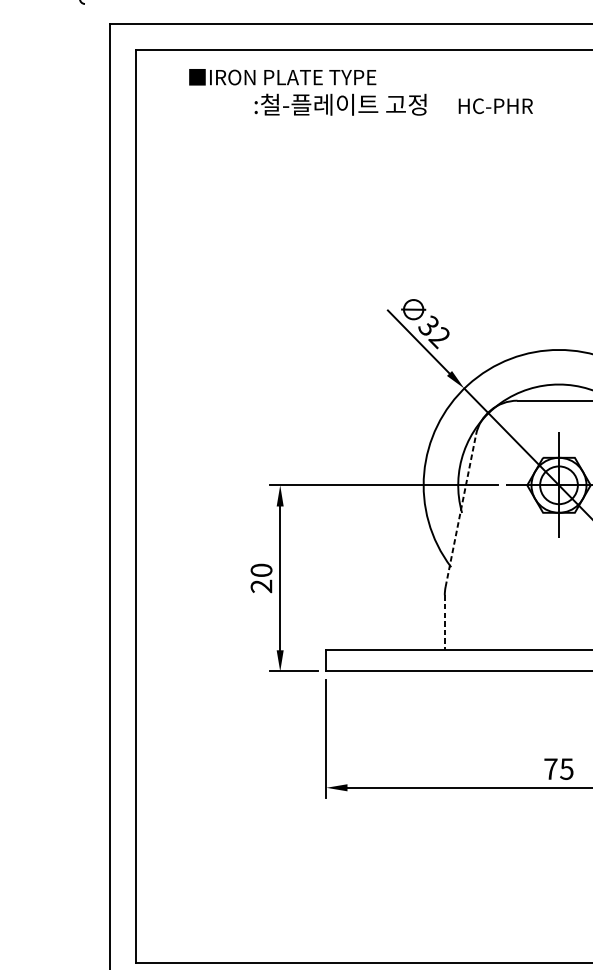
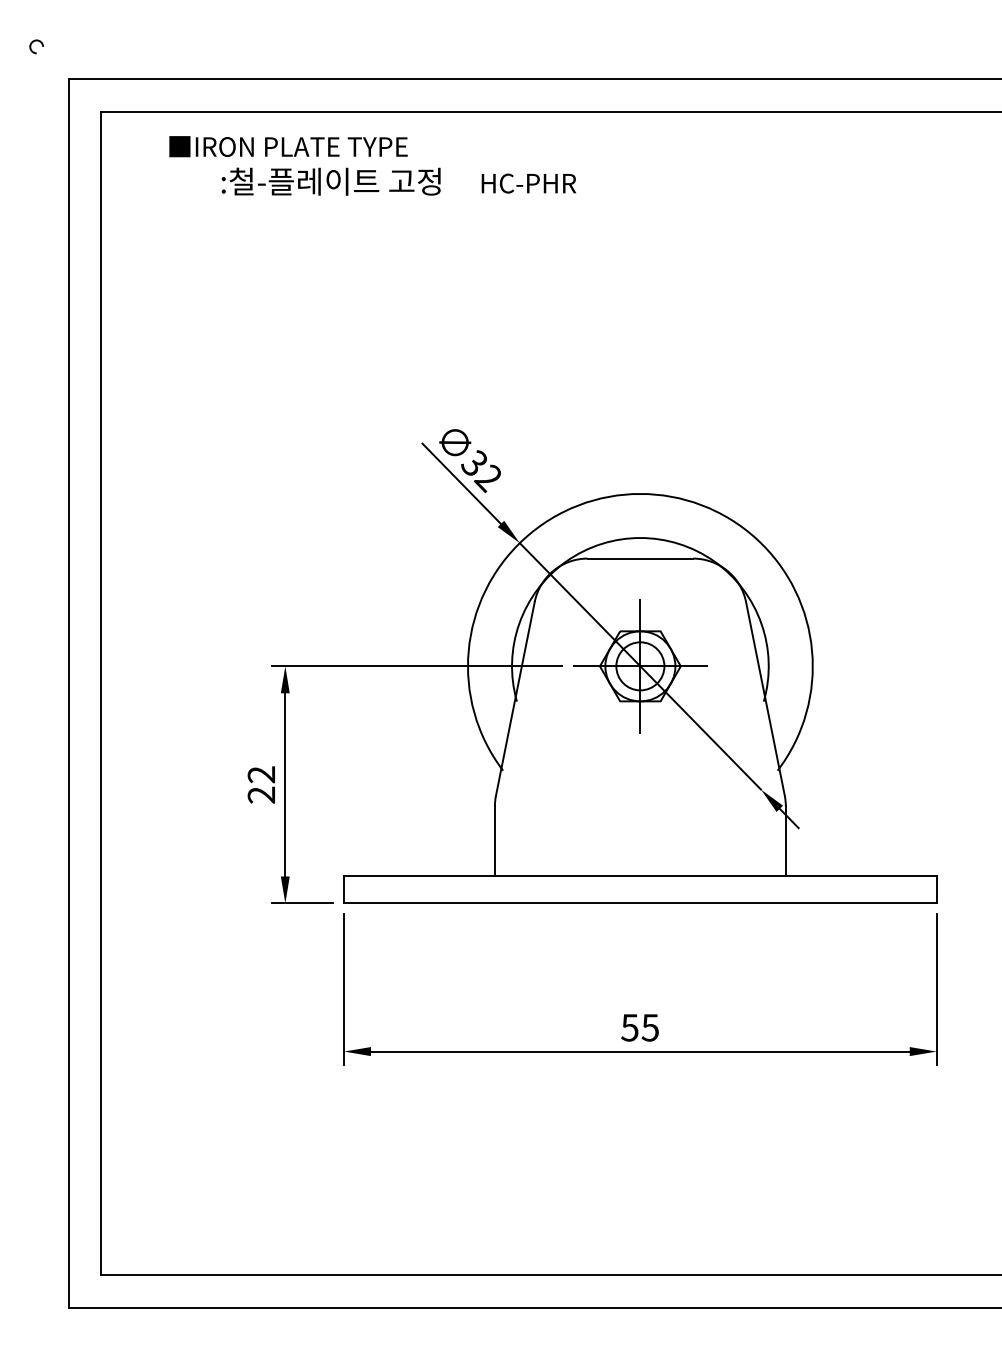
text: (393, 104) -> (398, 181), moved
line: (460, 510) -> (515, 698), dashed -> solid
text: (261, 570) -> (261, 774), 20 -> 22
line: (444, 622) -> (494, 841), dashed -> solid
text: (550, 768) -> (629, 1027), 75 -> 55

